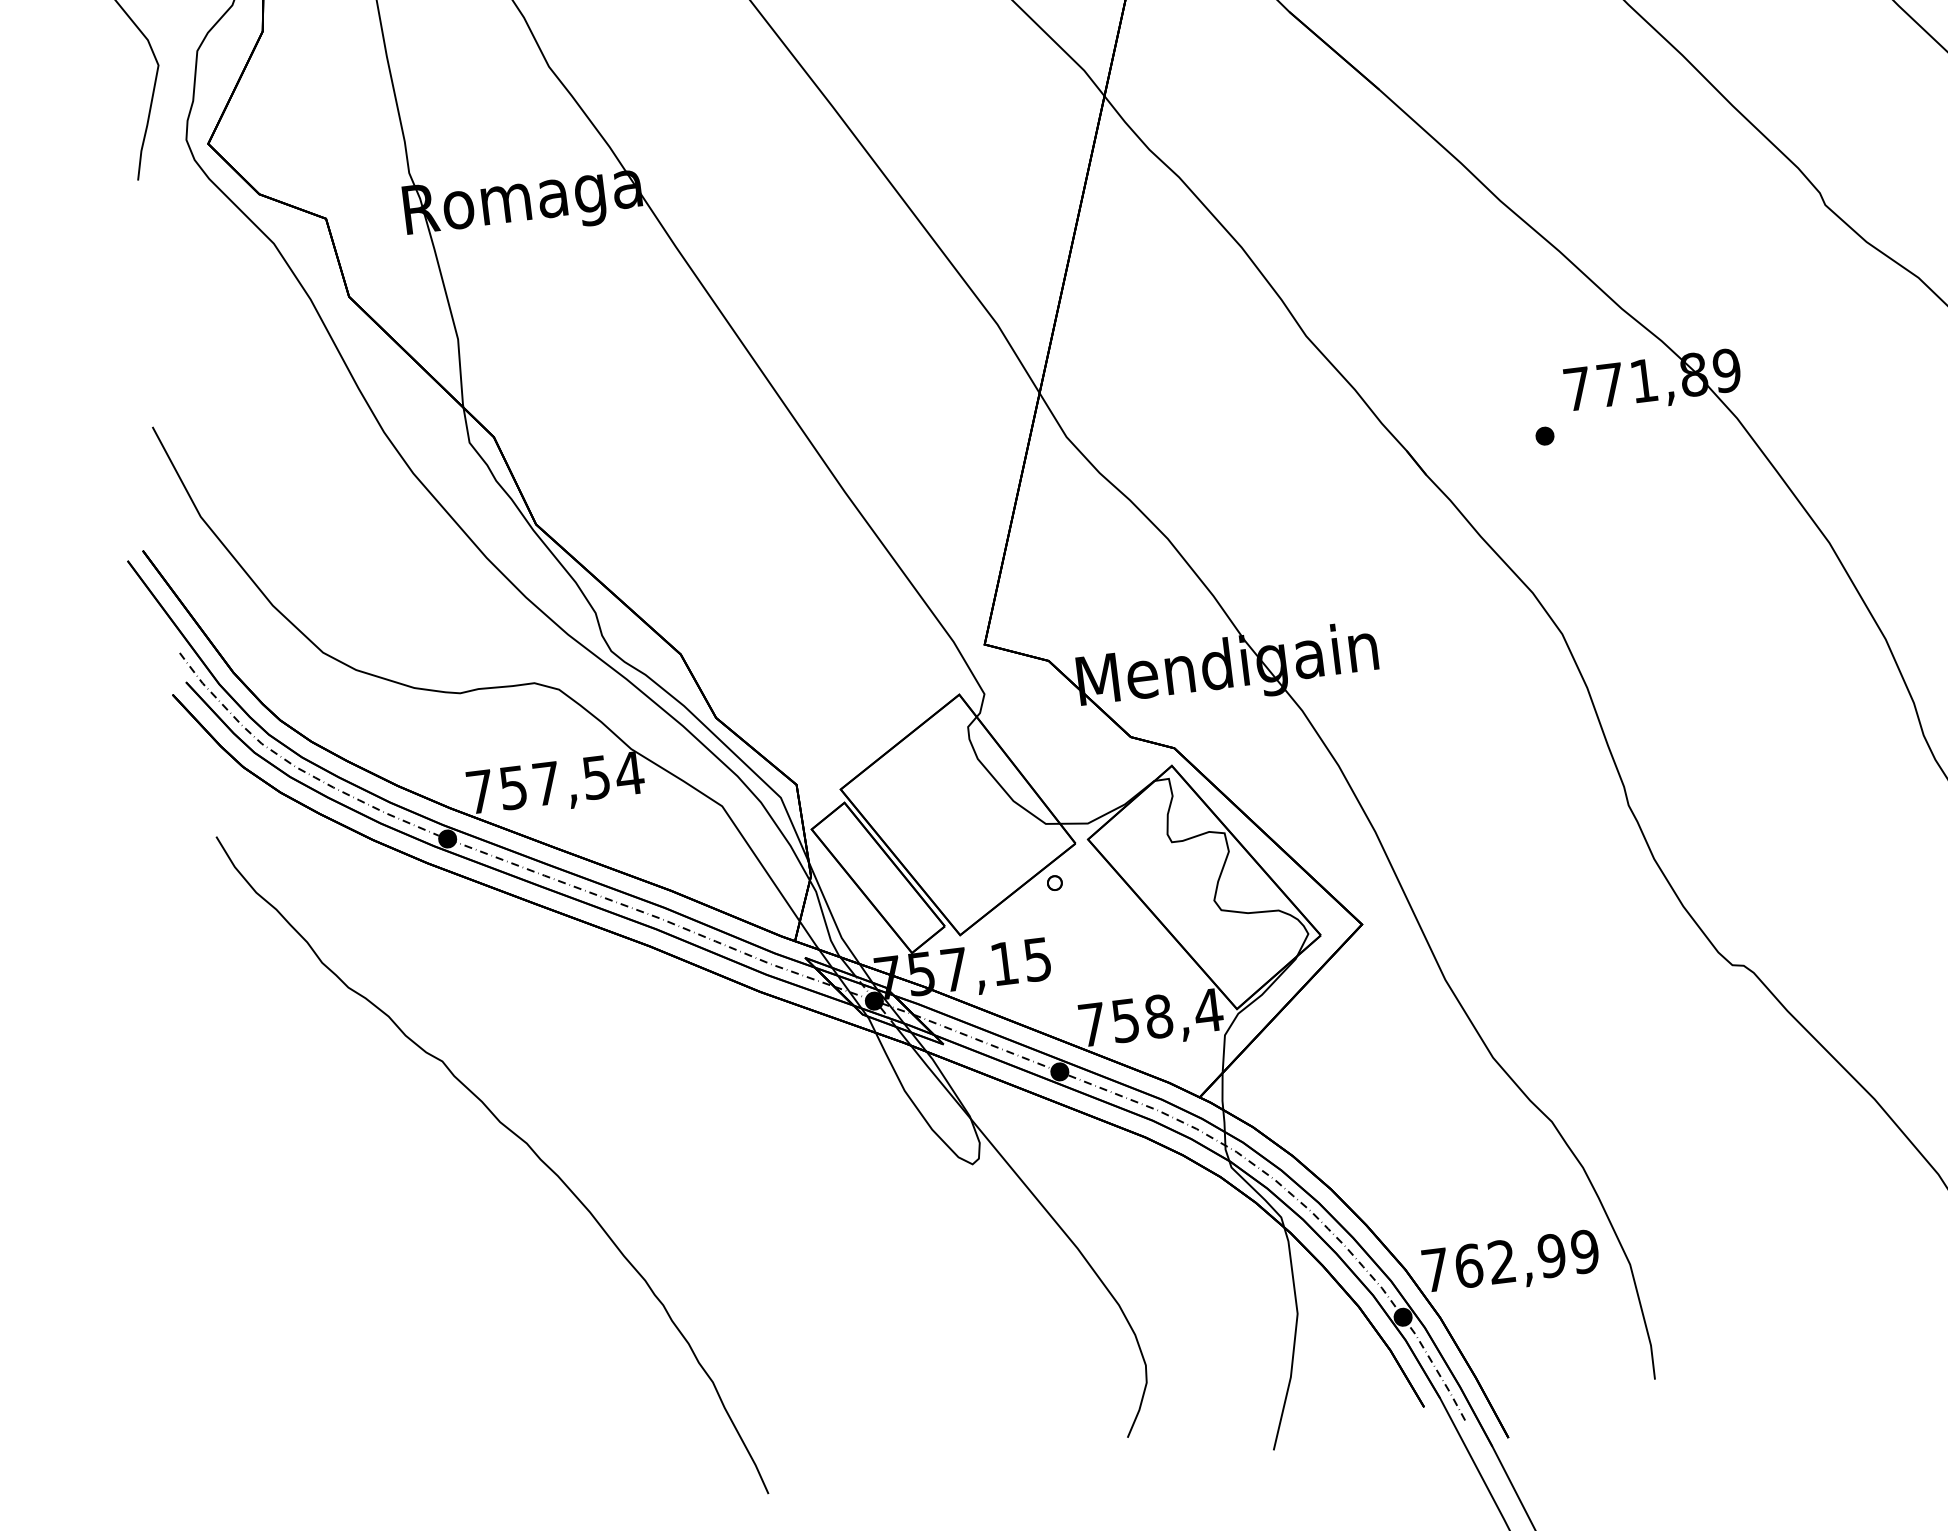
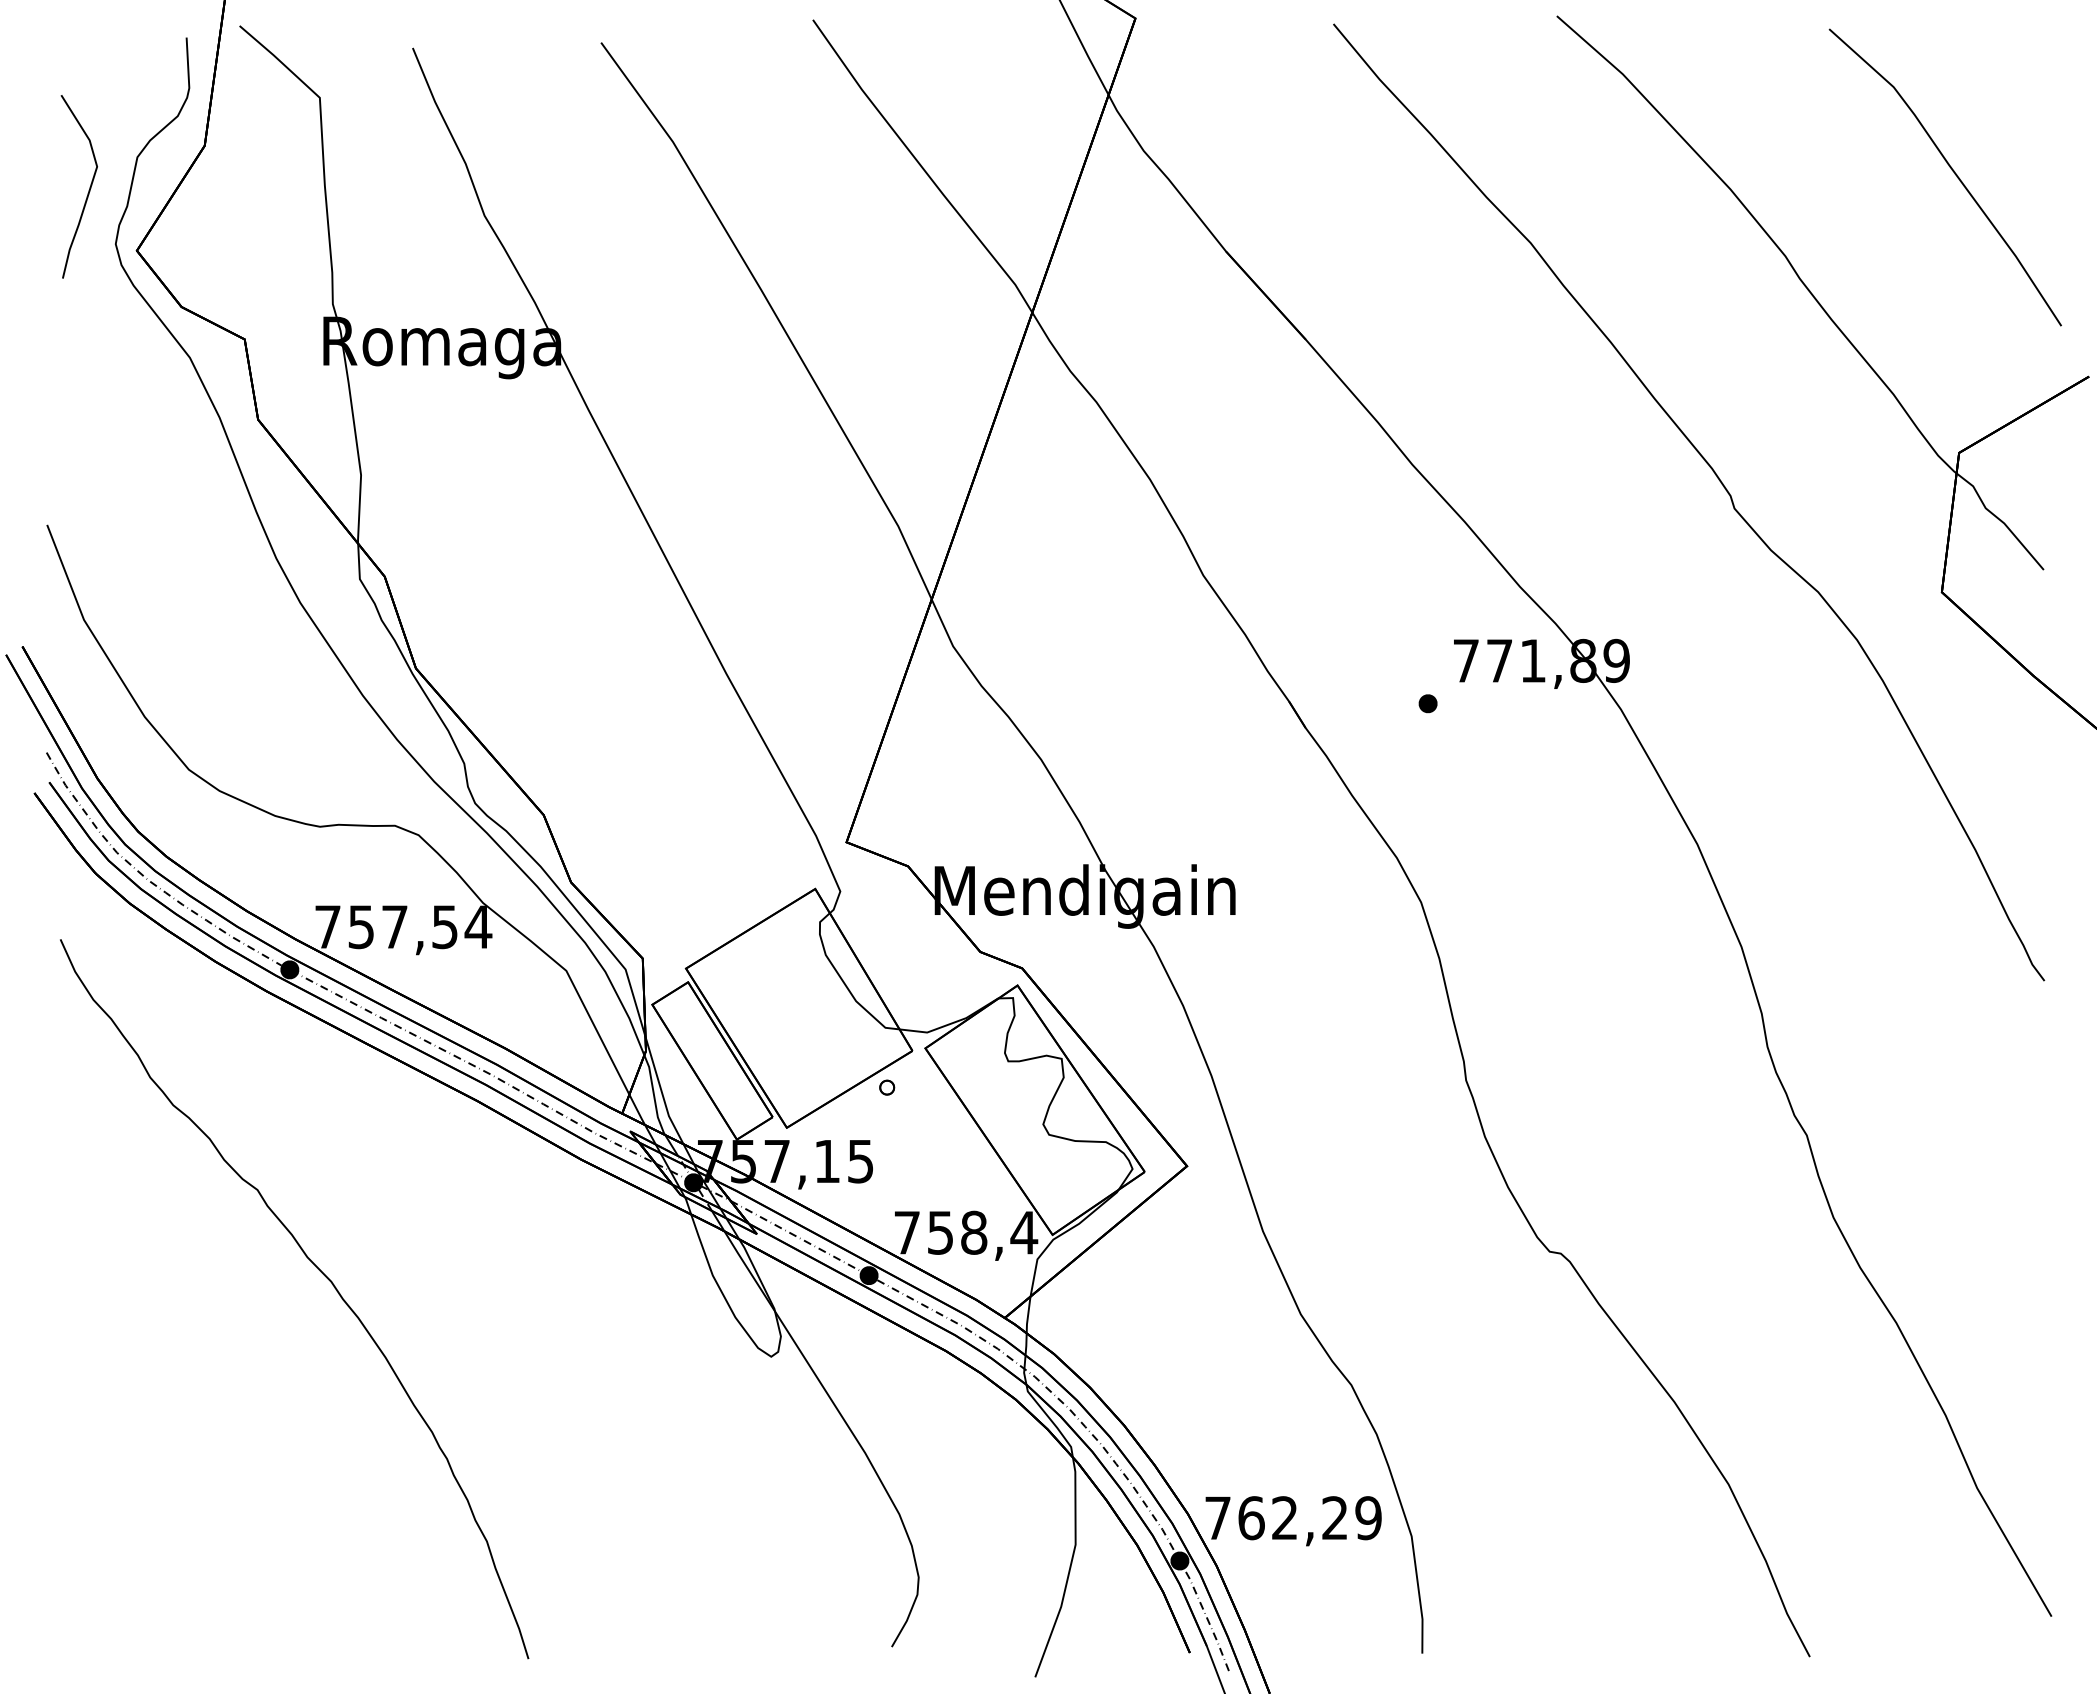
text: (1551, 1256) -> (1334, 1518), 762,99 -> 762,29

